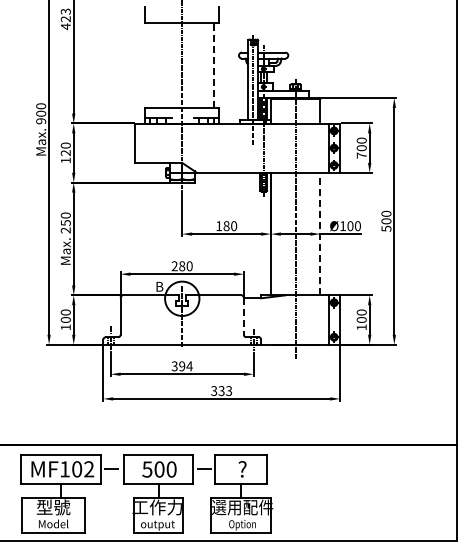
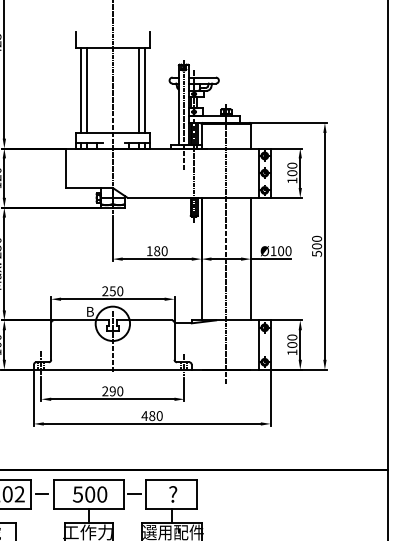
line: (150, 64) -> (81, 89), added
line: (156, 64) -> (87, 89), added
line: (208, 64) -> (139, 89), added
line: (214, 64) -> (145, 89), dashed -> solid
text: (361, 155) -> (292, 180), 700 -> 100
line: (320, 233) -> (251, 258), dashed -> solid
text: (182, 266) -> (113, 291), 280 -> 250
line: (243, 316) -> (174, 341), dashed -> solid
text: (181, 366) -> (112, 391), 394 -> 290
text: (221, 390) -> (152, 415), 333 -> 480

